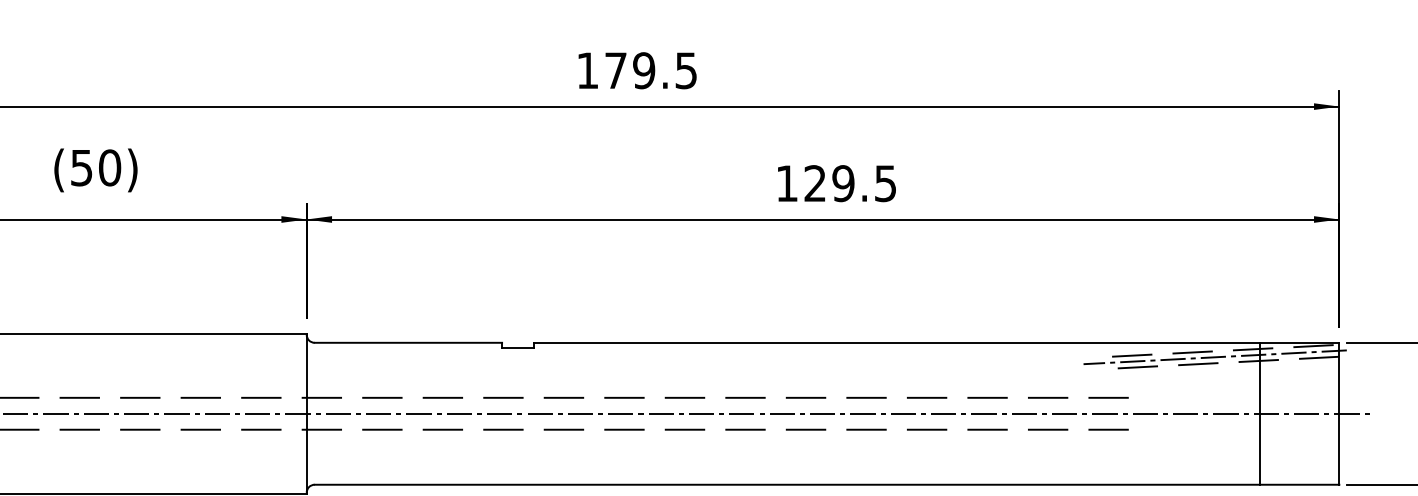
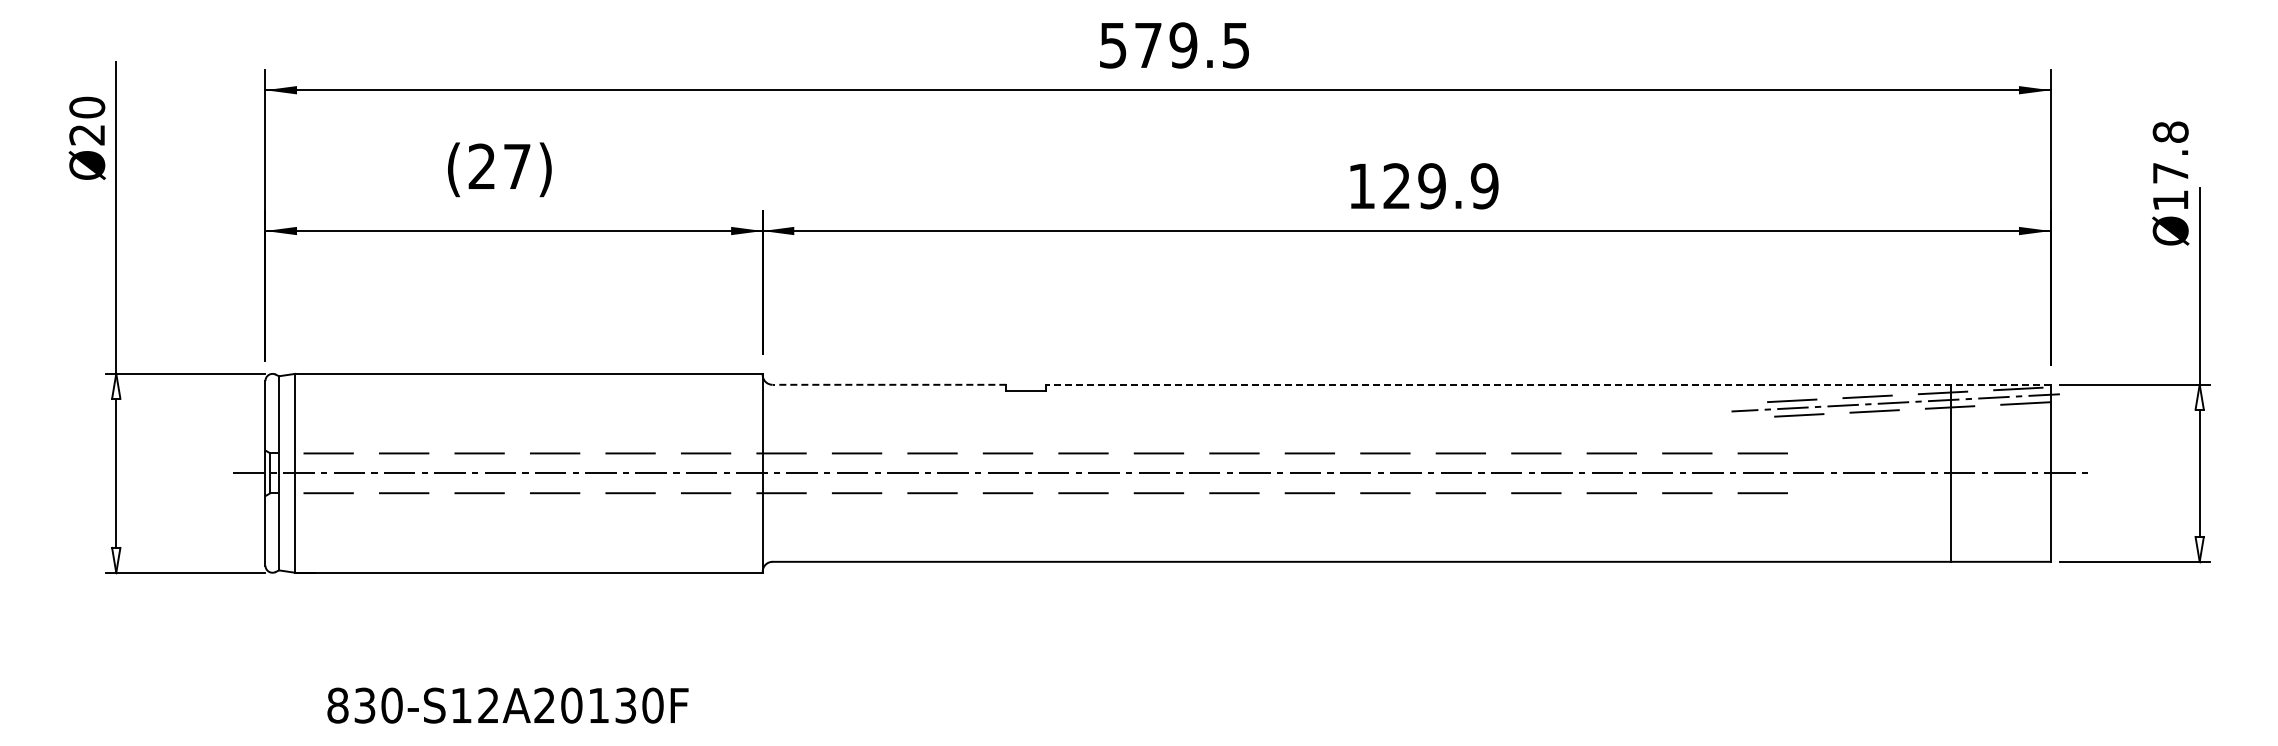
text: (588, 70) -> (1113, 45), 179.5 -> 579.5
text: (95, 167) -> (499, 166), (50) -> (27)
text: (885, 183) -> (1484, 186), 129.5 -> 129.9
line: (408, 342) -> (889, 384), solid -> dashed
line: (935, 342) -> (1547, 384), solid -> dashed

